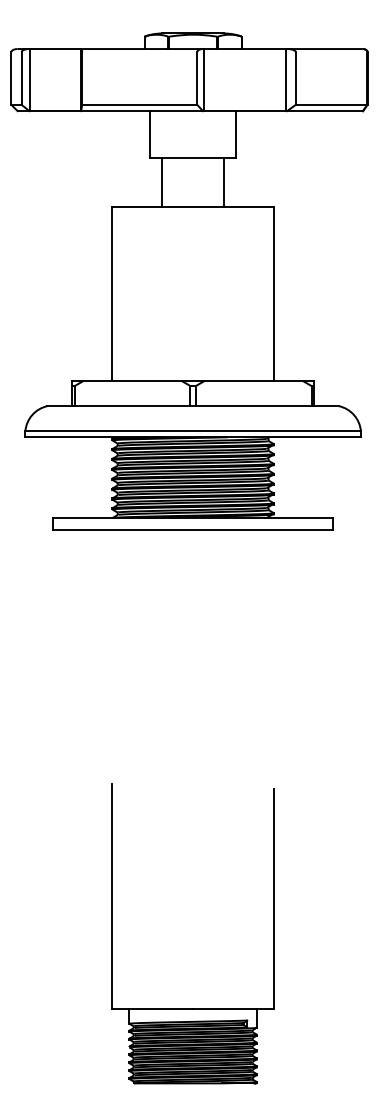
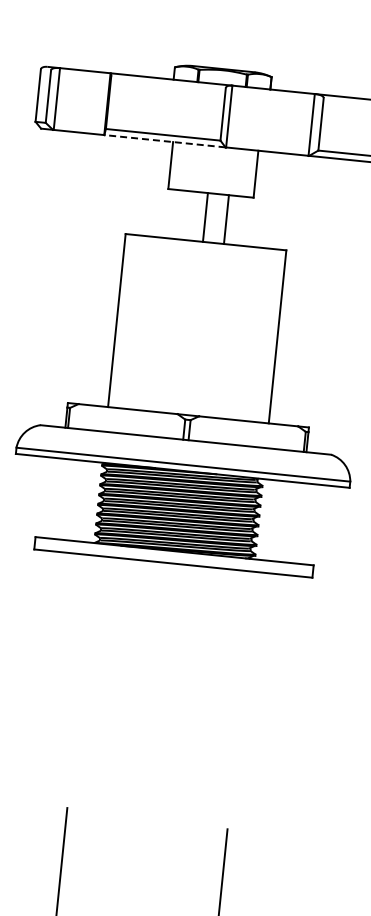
line: (142, 111) -> (165, 141), solid -> dashed
line: (162, 182) -> (205, 217), moved
line: (224, 182) -> (226, 219), moved

